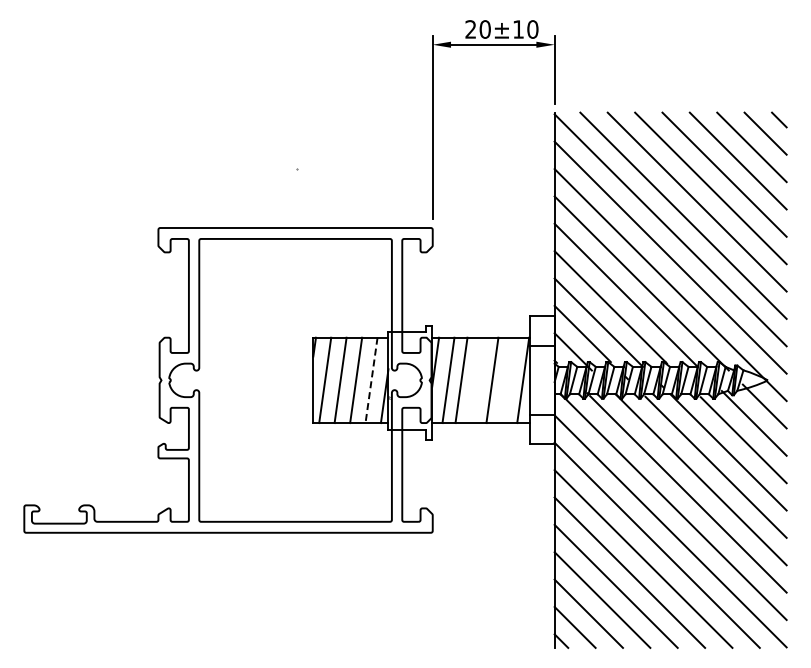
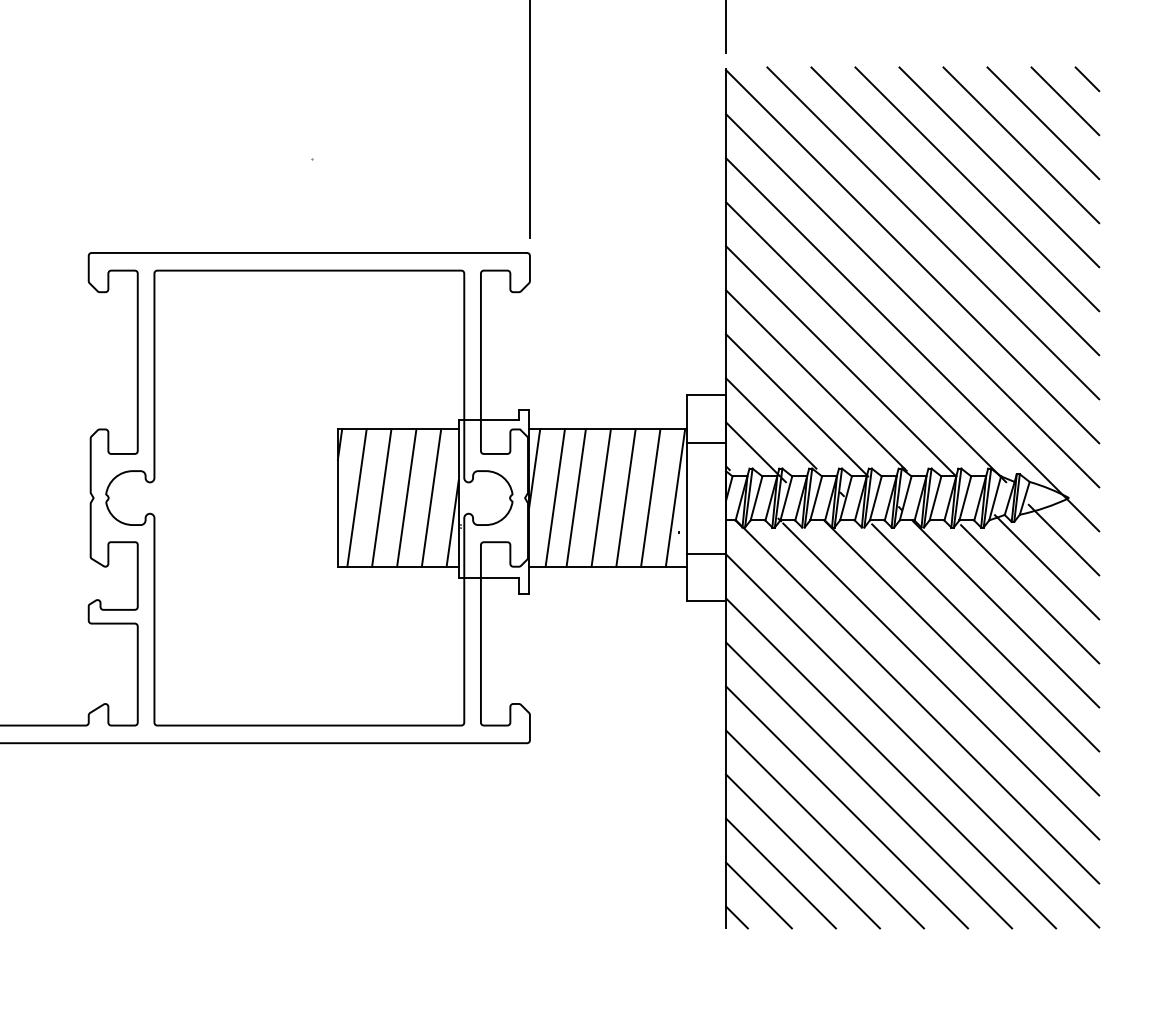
line: (371, 380) -> (431, 498), dashed -> solid
line: (477, 380) -> (601, 498), added
line: (507, 380) -> (650, 498), added

